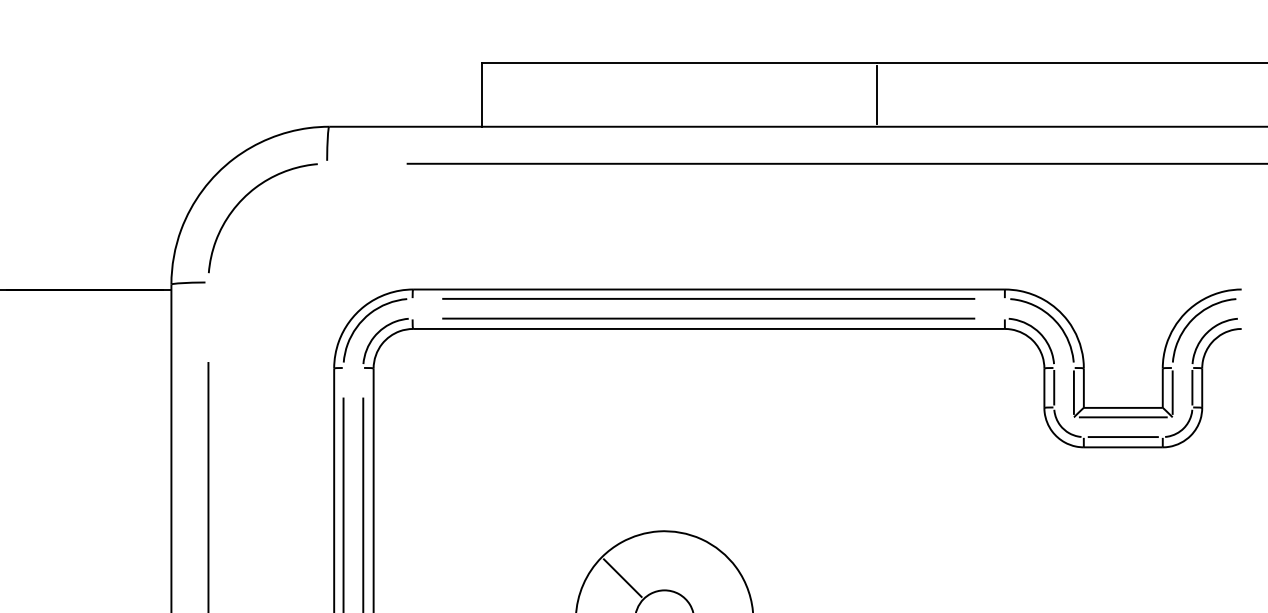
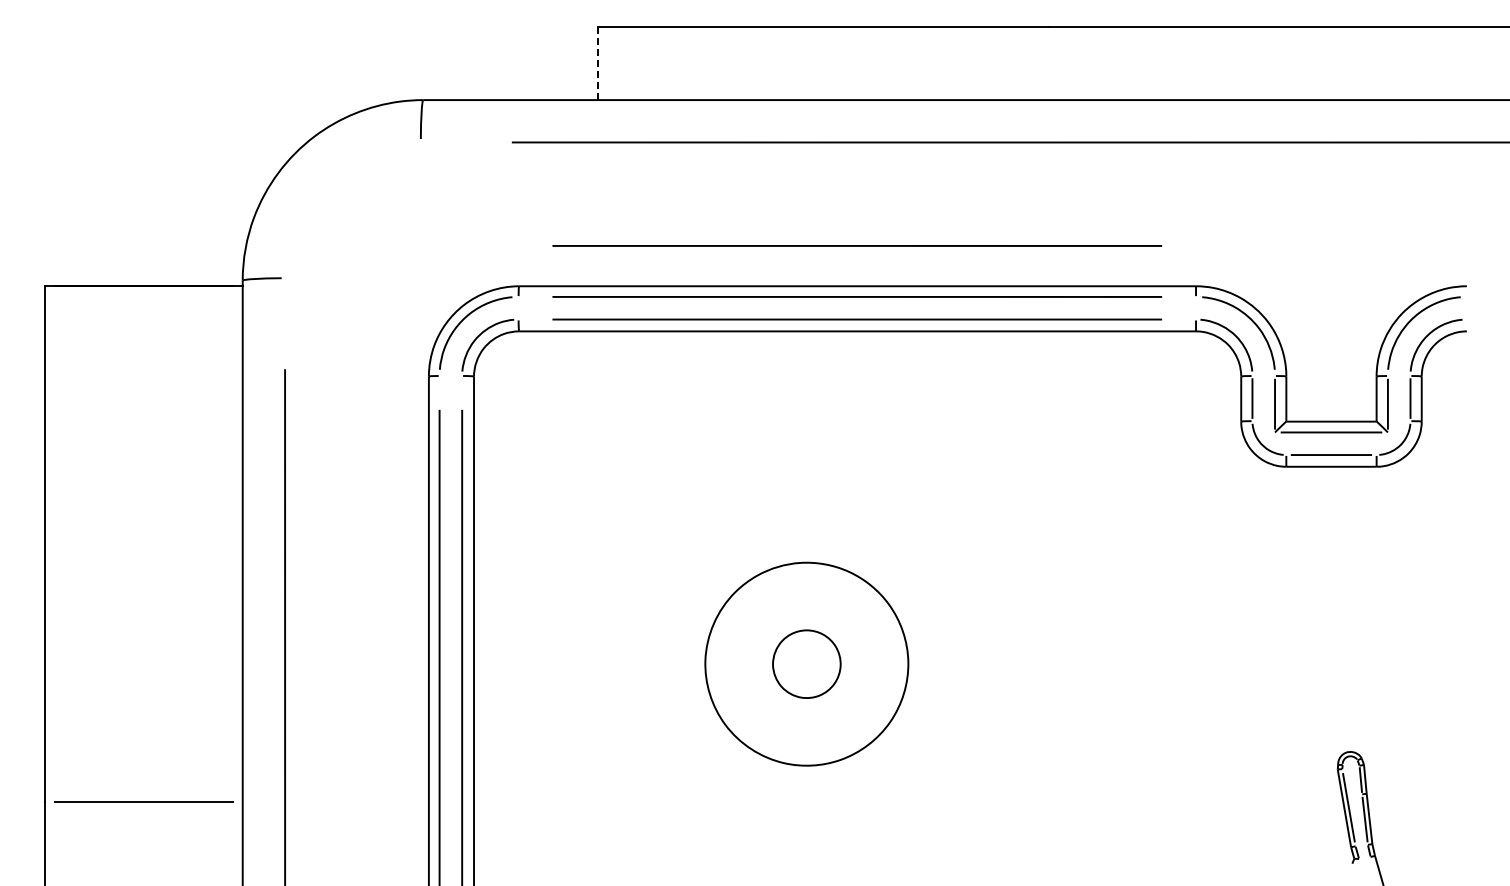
line: (482, 94) -> (598, 63), solid -> dashed
line: (876, 94) -> (1049, 63), removed
curve: (244, 198) -> (326, 182), removed
line: (708, 253) -> (857, 245), added
line: (622, 577) -> (758, 615), removed

